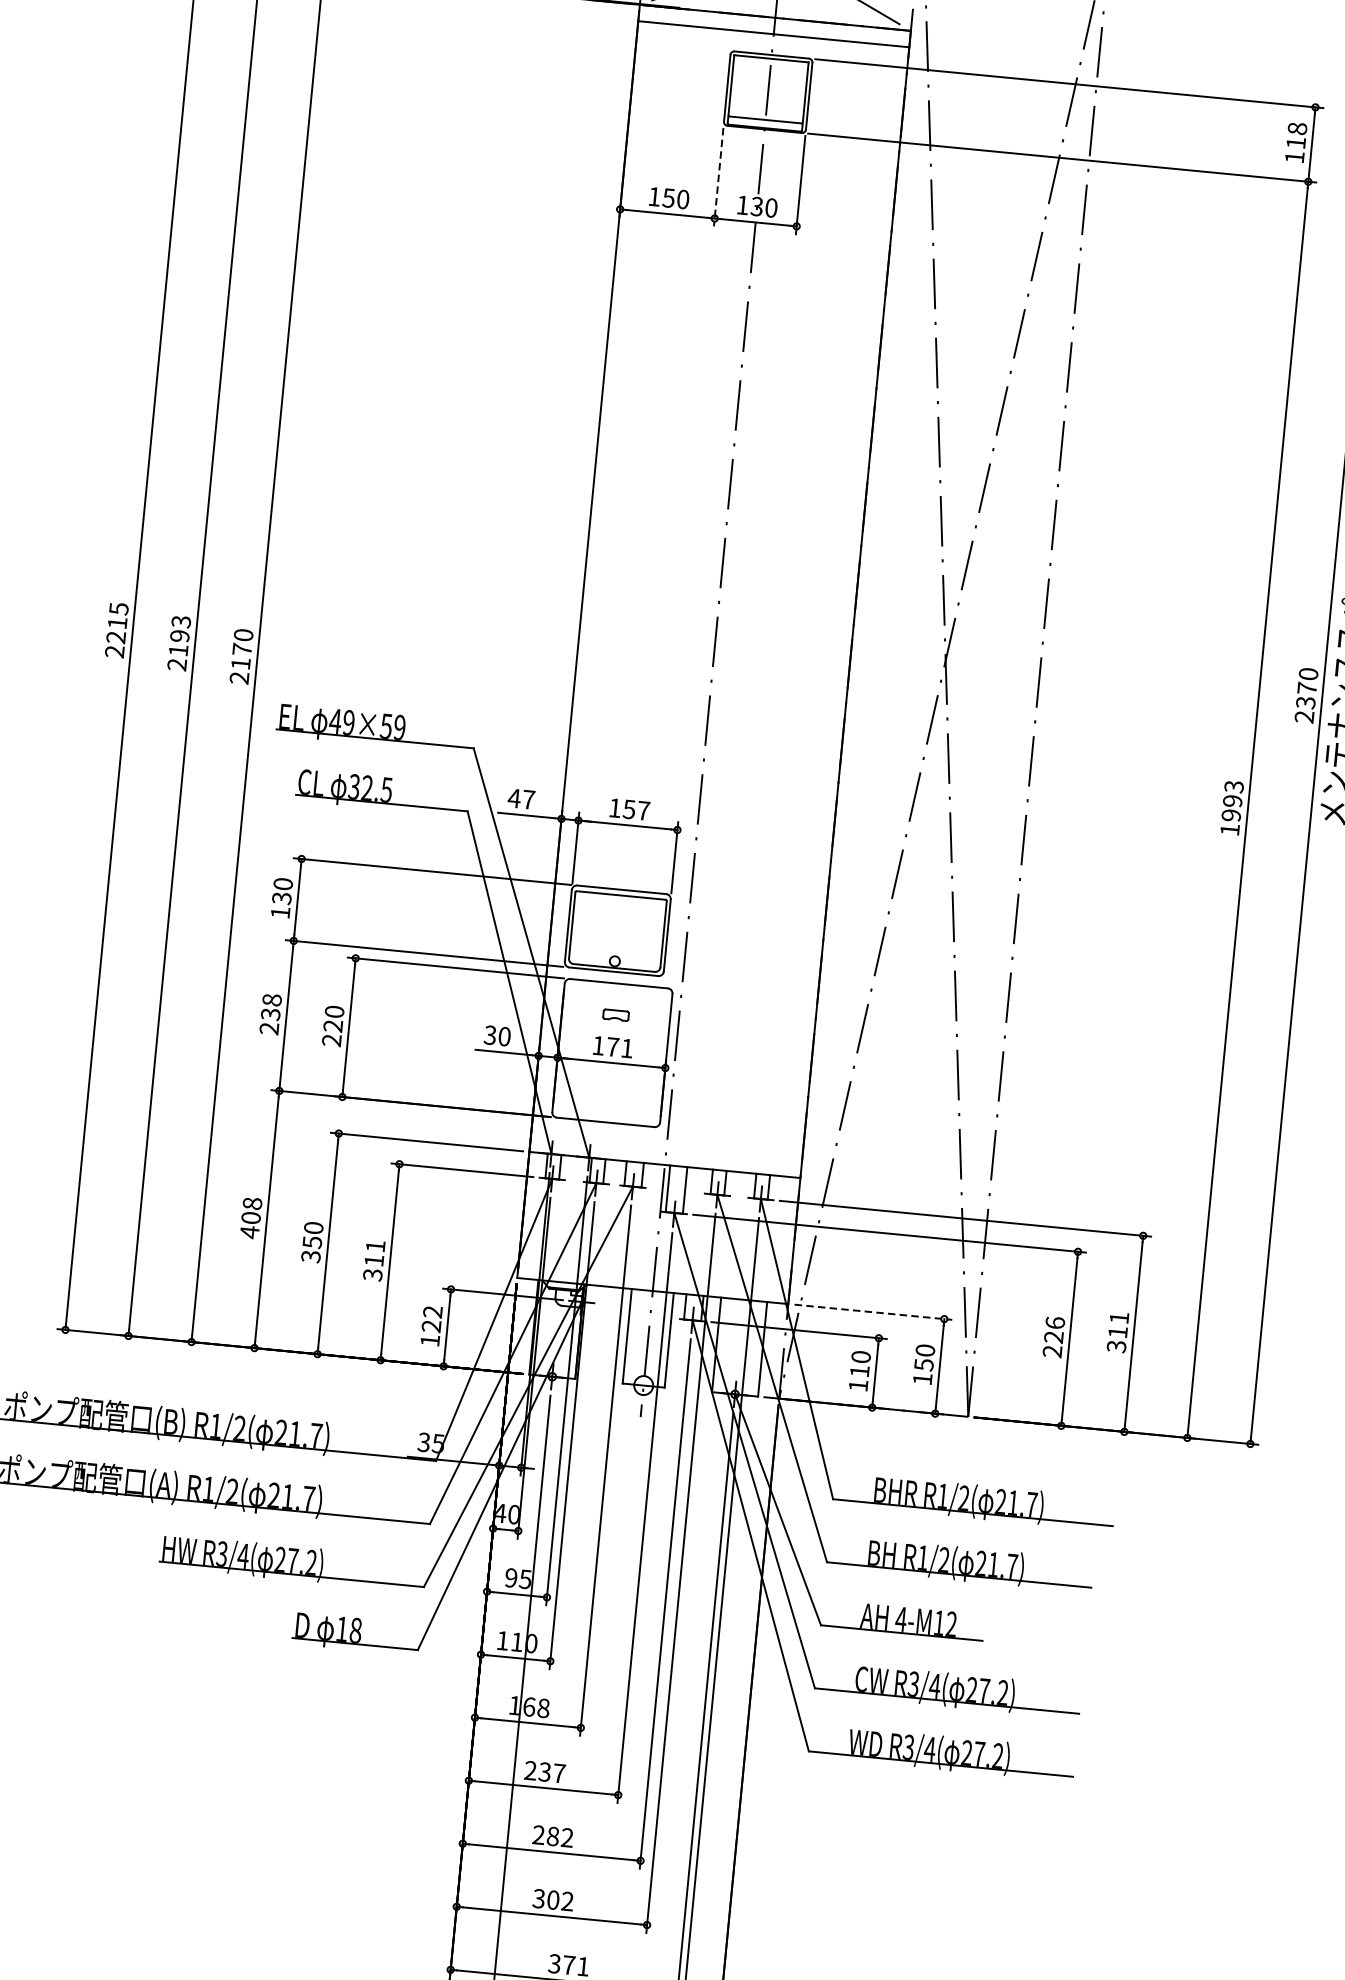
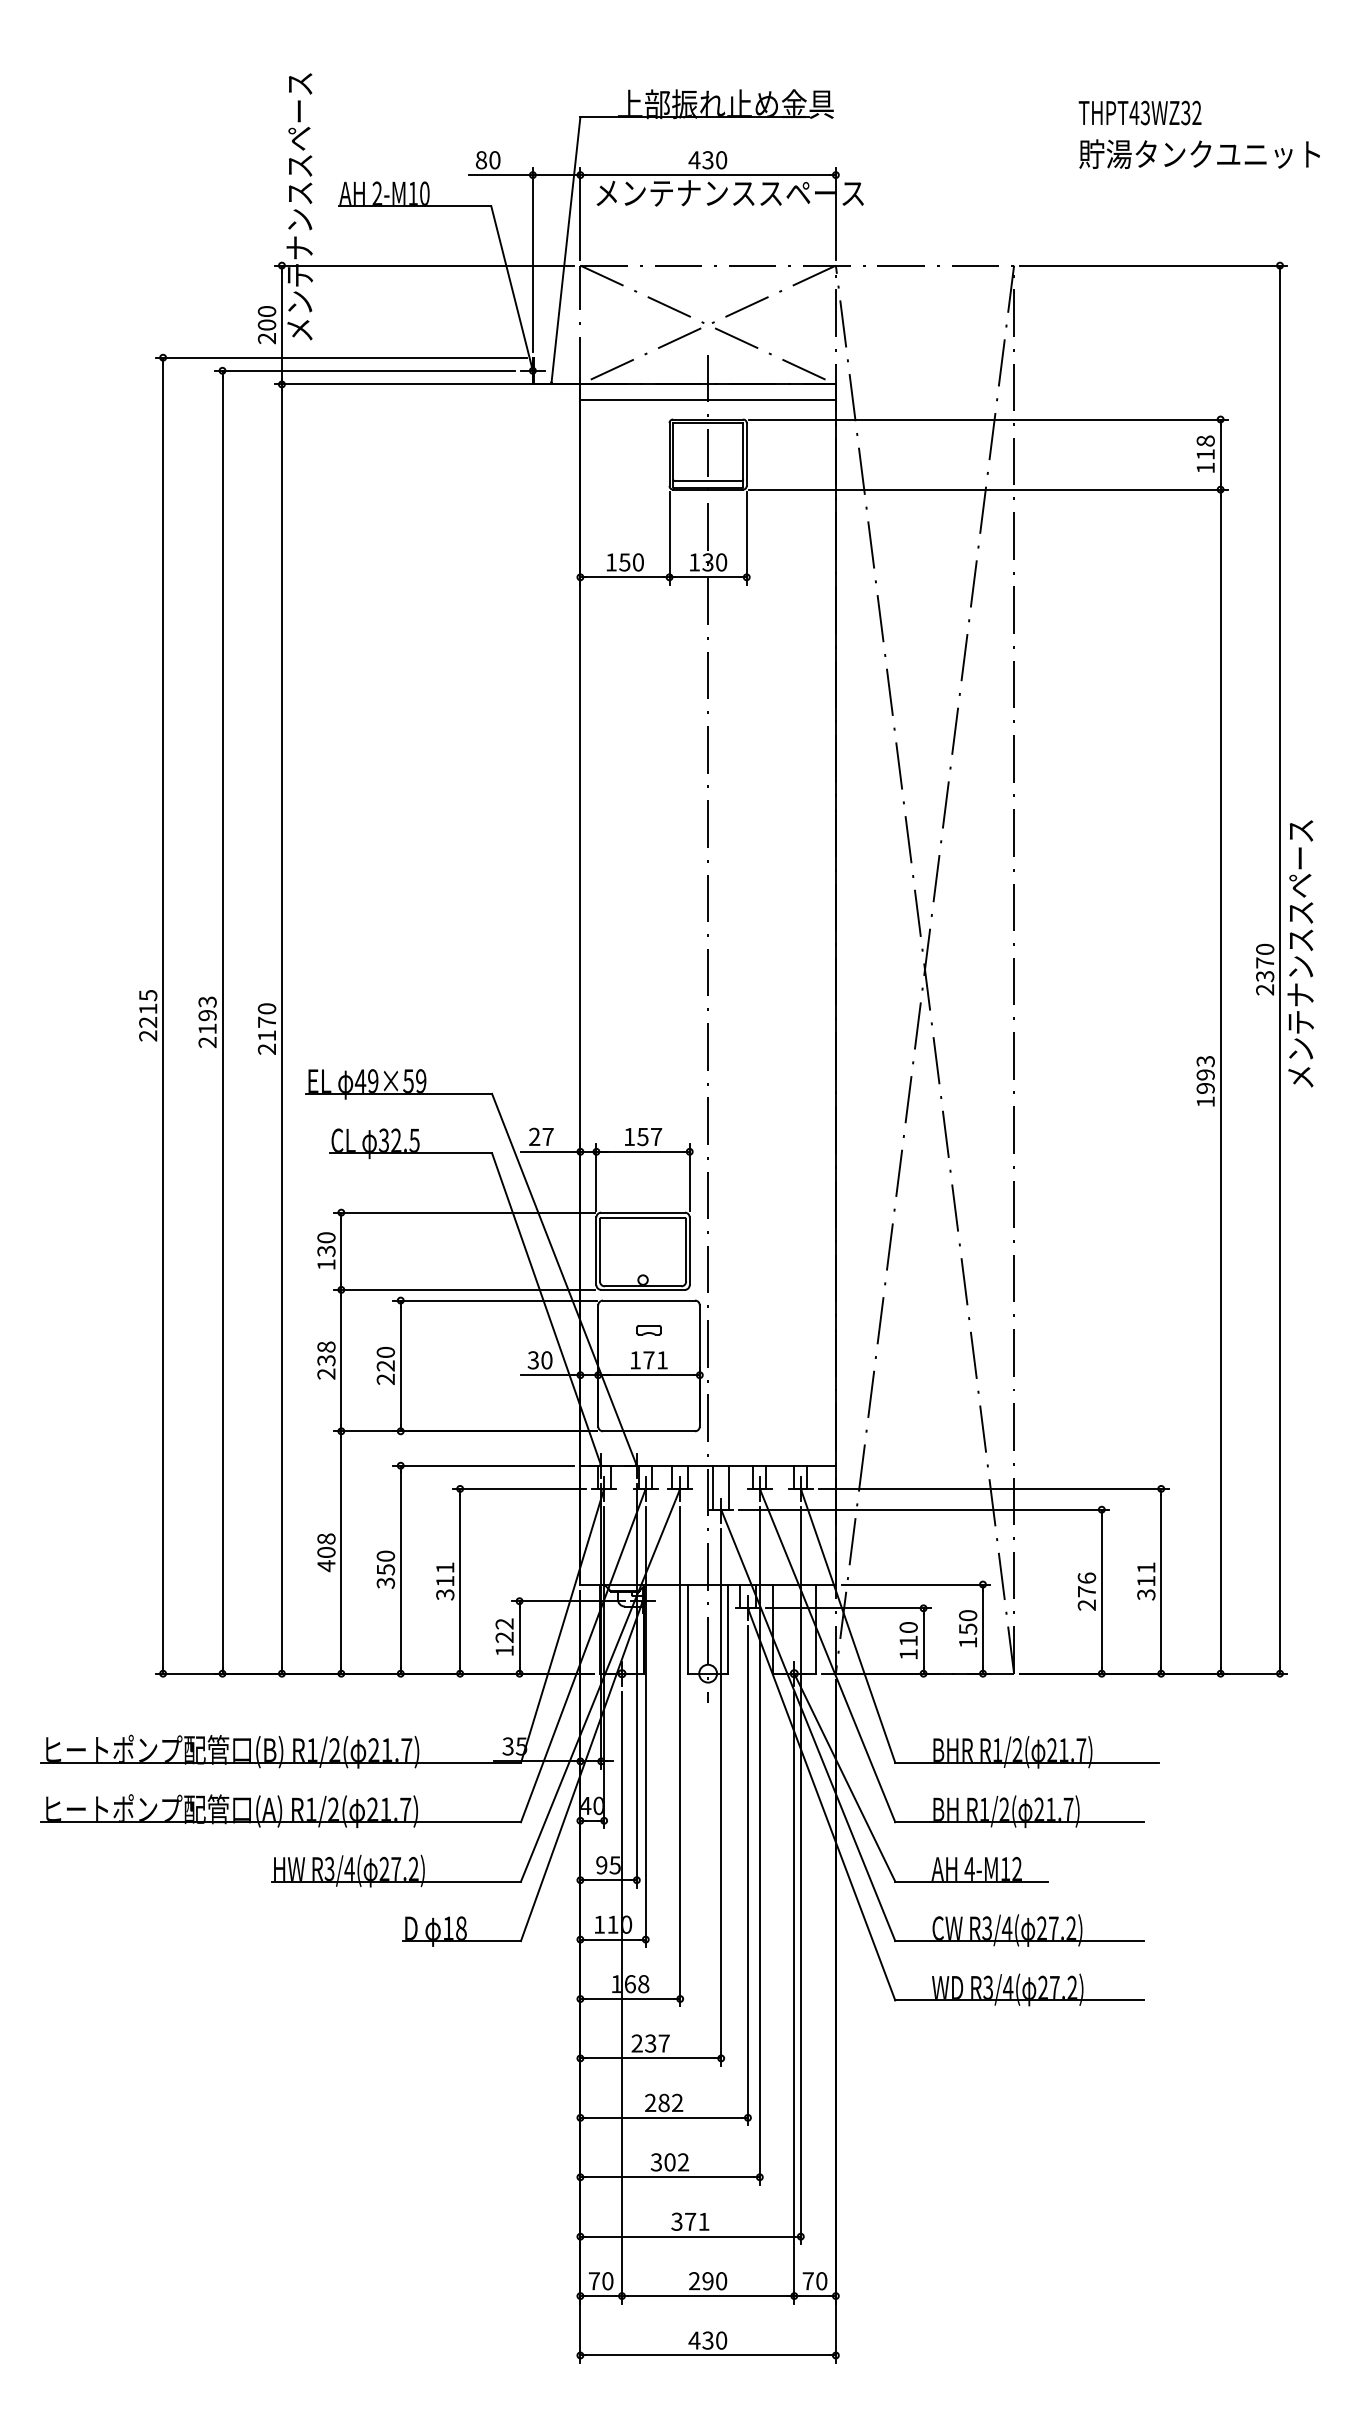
line: (718, 177) -> (669, 538), dashed -> solid
text: (514, 797) -> (534, 1136), 47 -> 27
line: (873, 1312) -> (916, 1584), dashed -> solid
text: (1053, 1337) -> (1086, 1591), 226 -> 276

